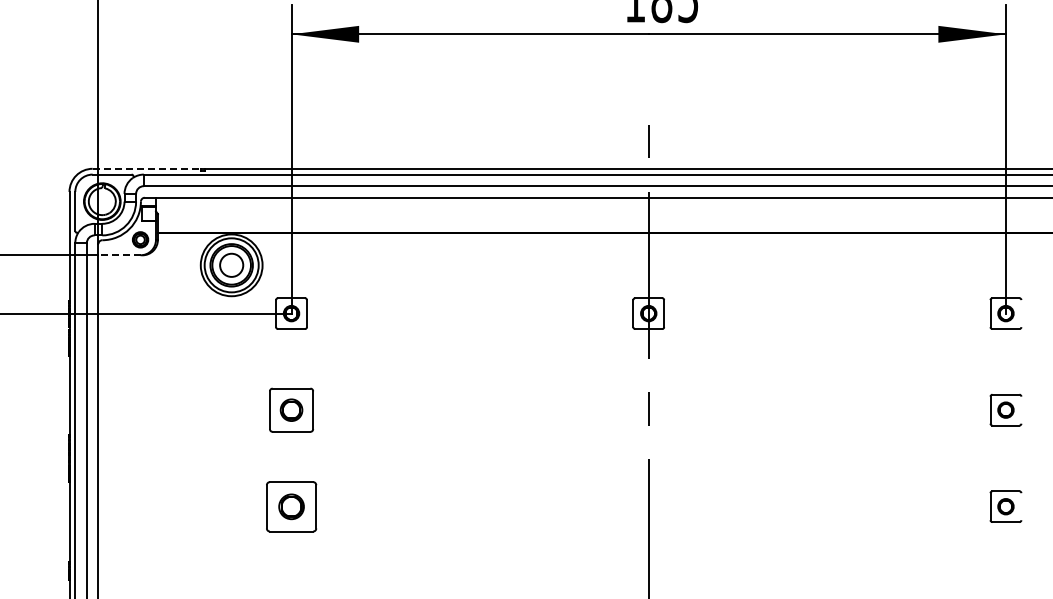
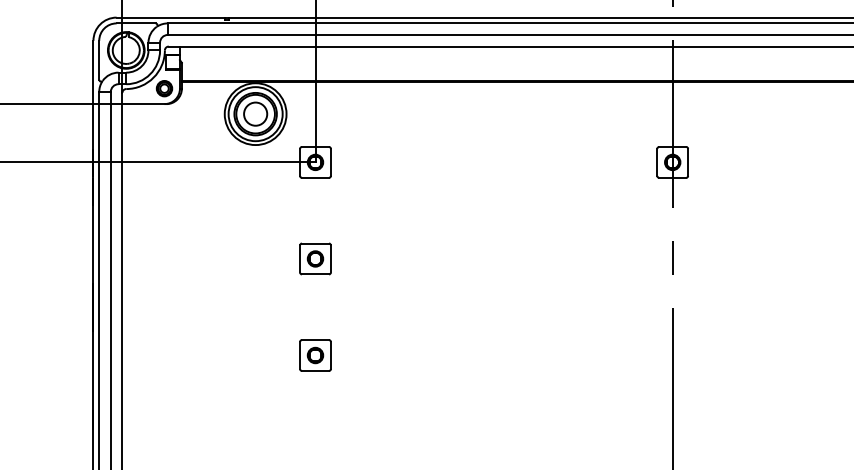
line: (147, 168) -> (171, 17), dashed -> solid
line: (119, 255) -> (143, 104), dashed -> solid
part: (291, 409) -> (315, 258), size x0.71
part: (291, 506) -> (315, 355), size x0.62

